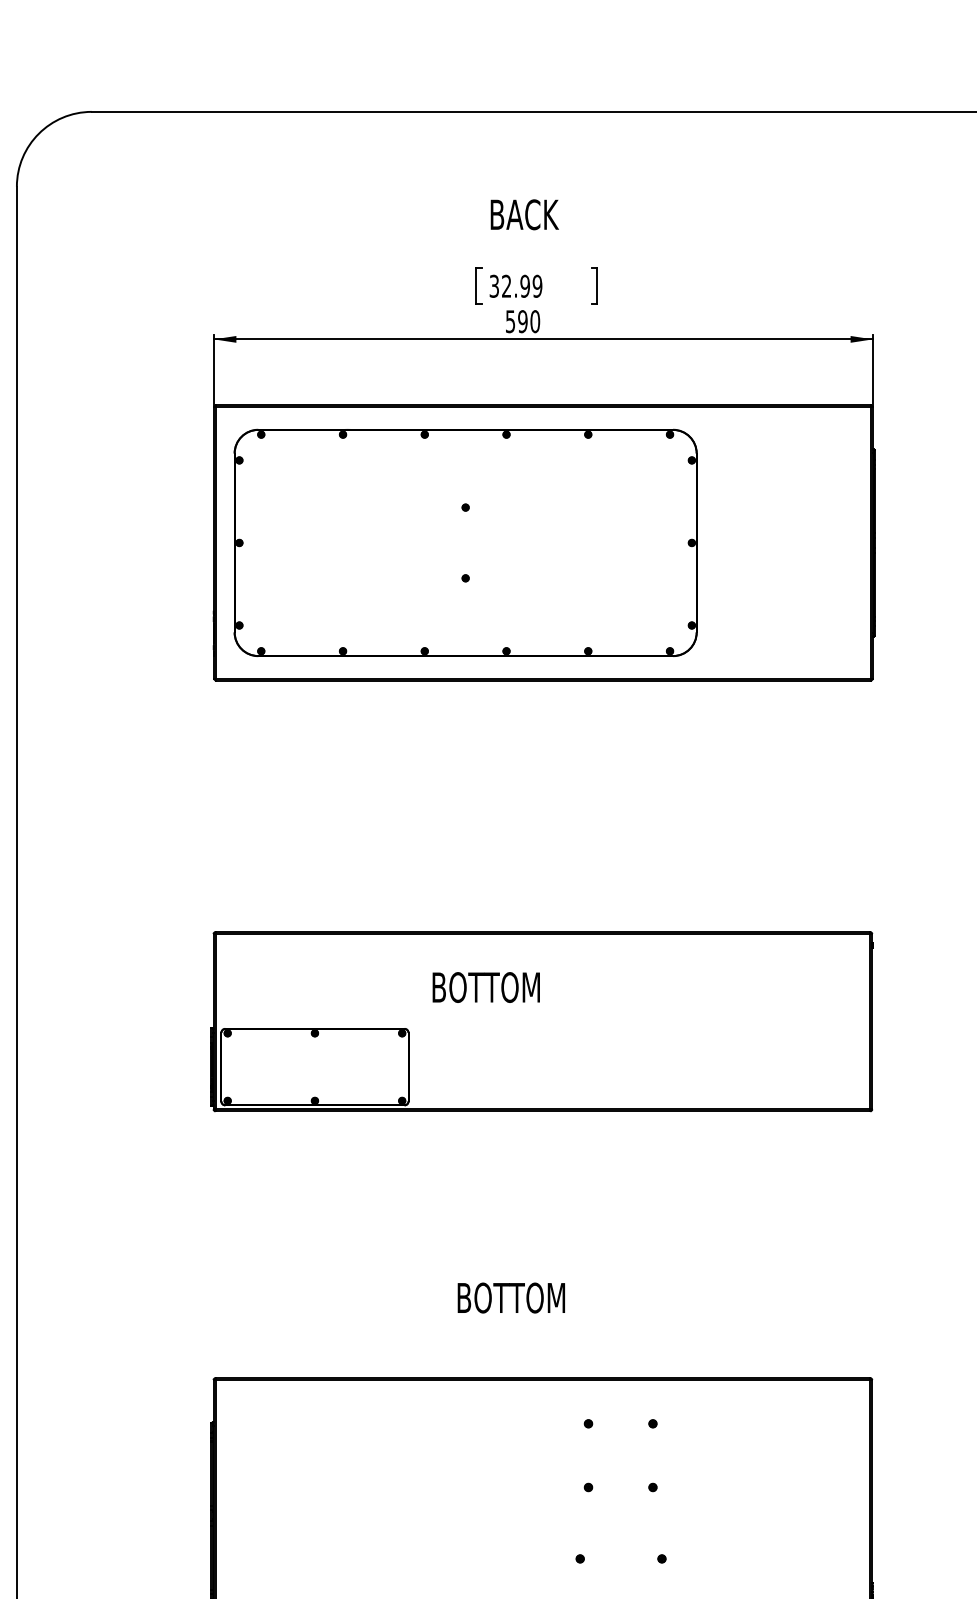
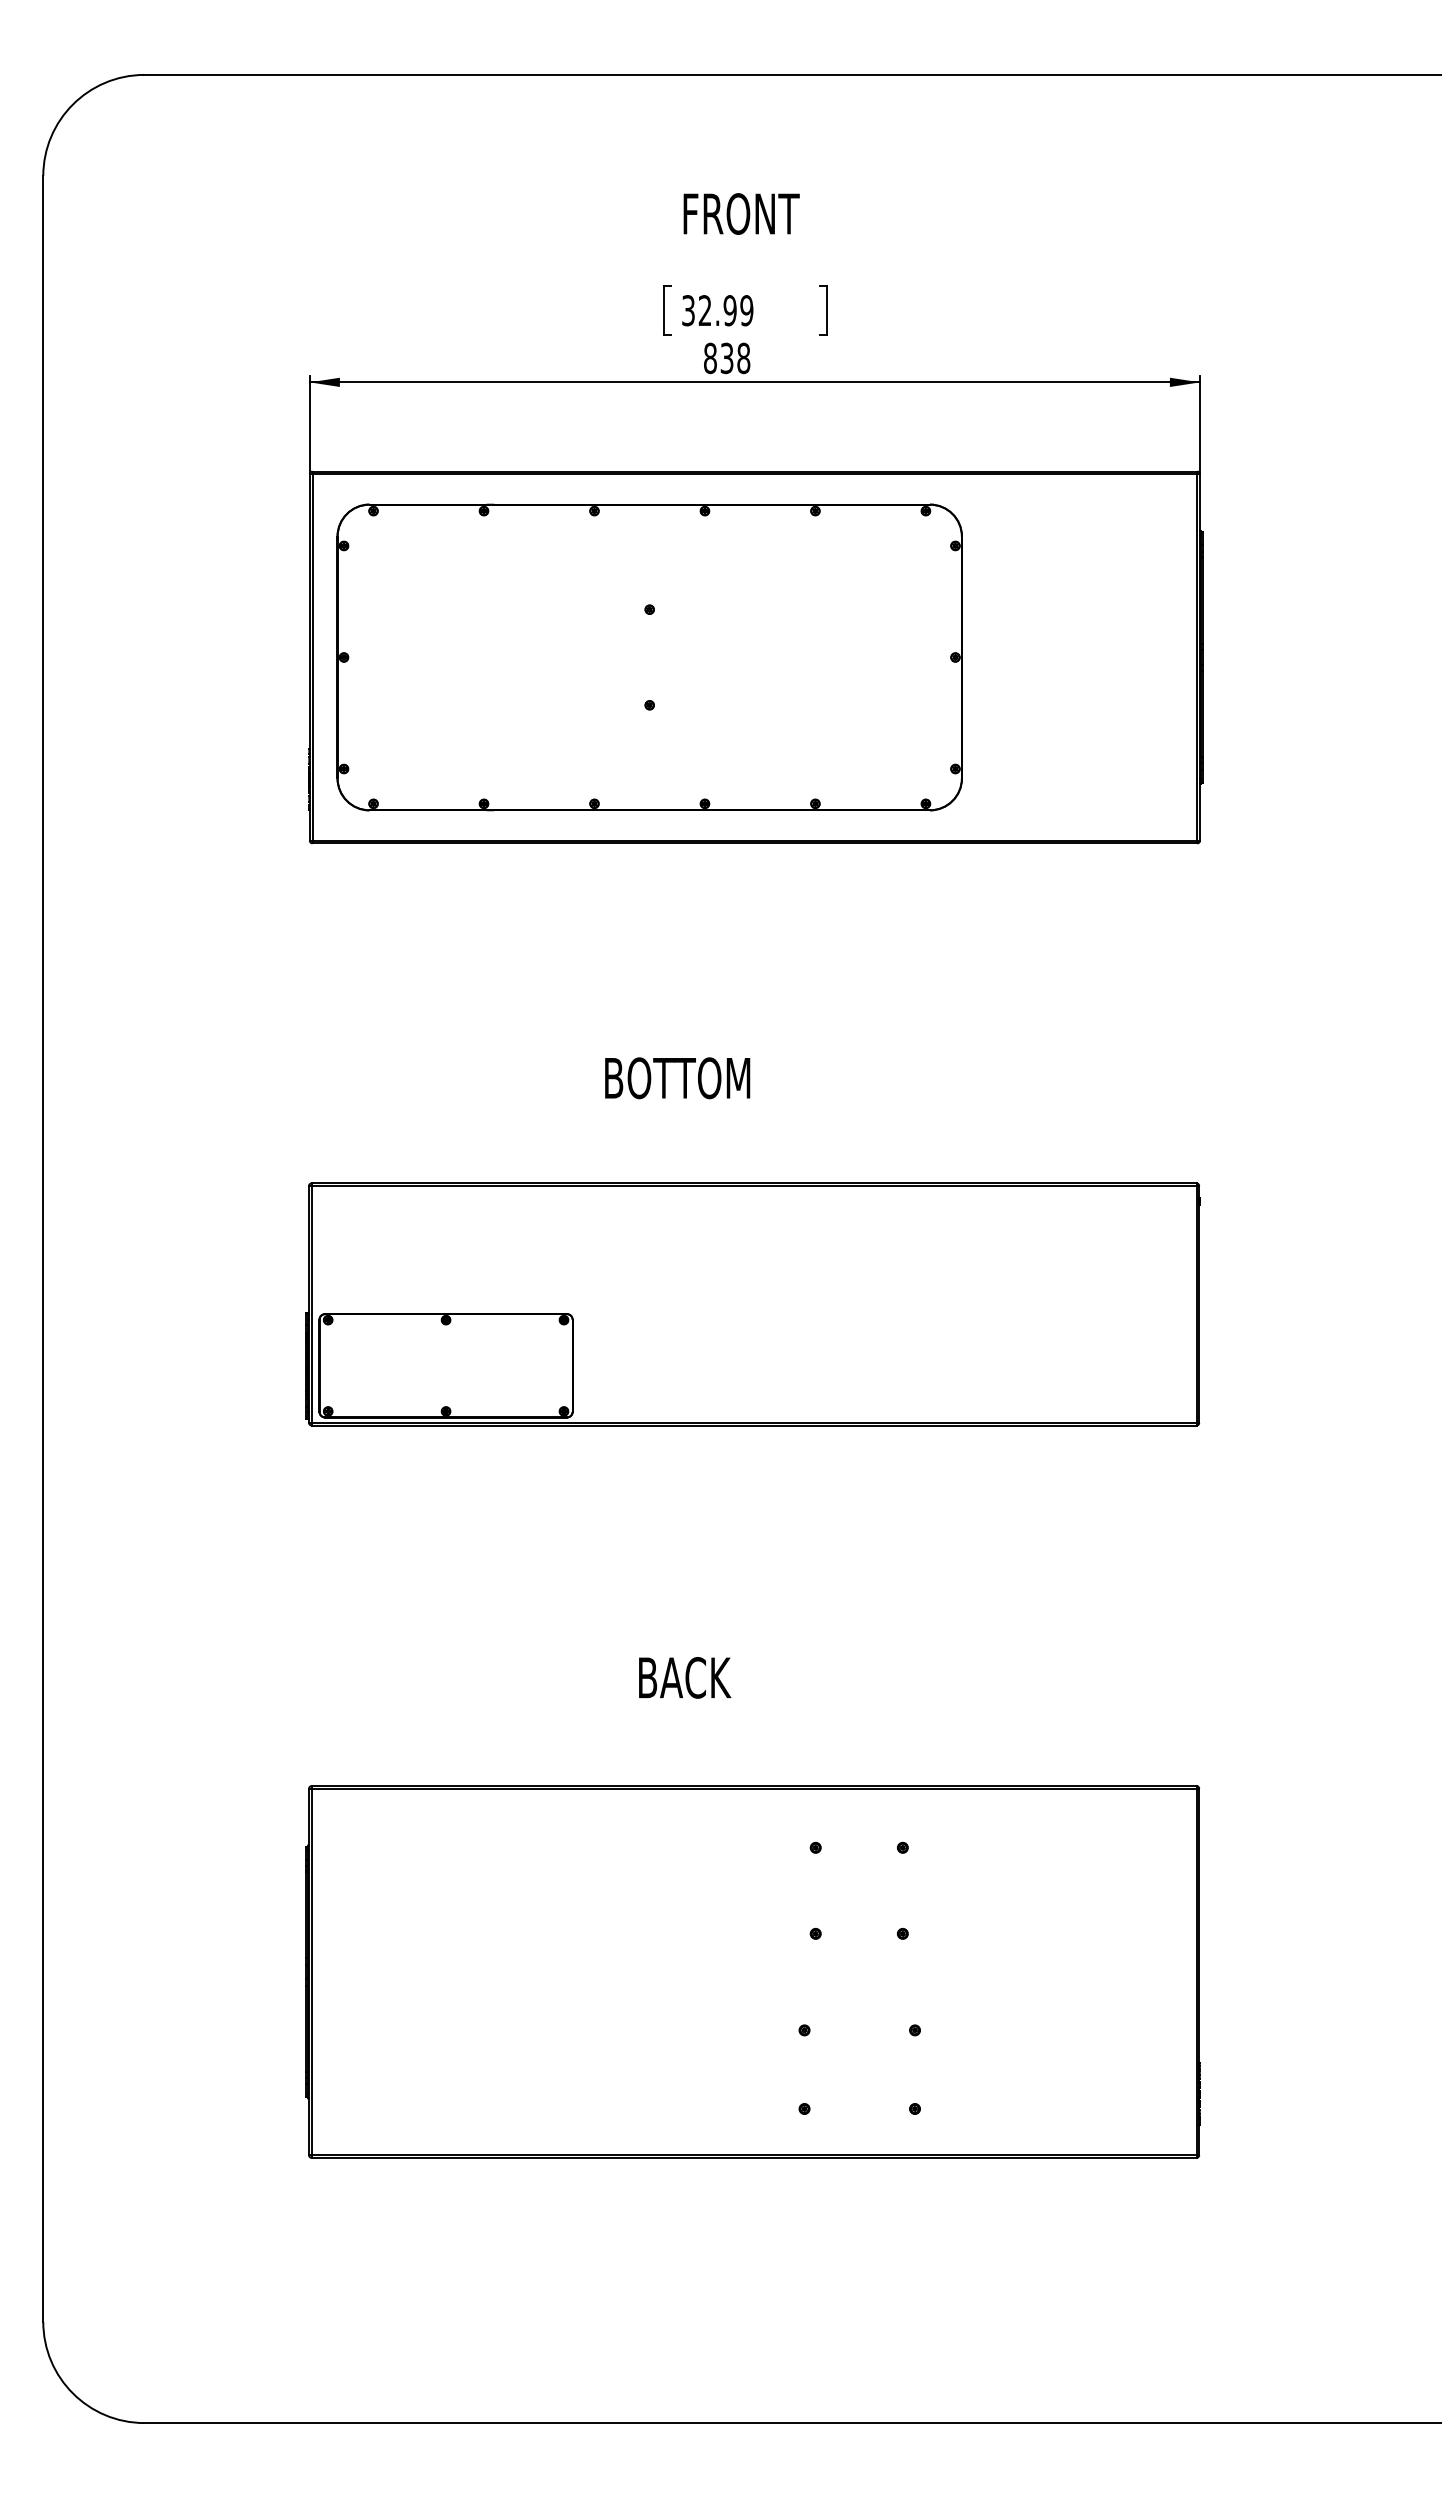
text: (535, 214) -> (743, 213), BACK -> FRONT
text: (523, 321) -> (727, 358), 590 -> 838
text: (486, 987) -> (677, 1078), moved
text: (519, 1297) -> (722, 1677), BOTTOM -> BACK

